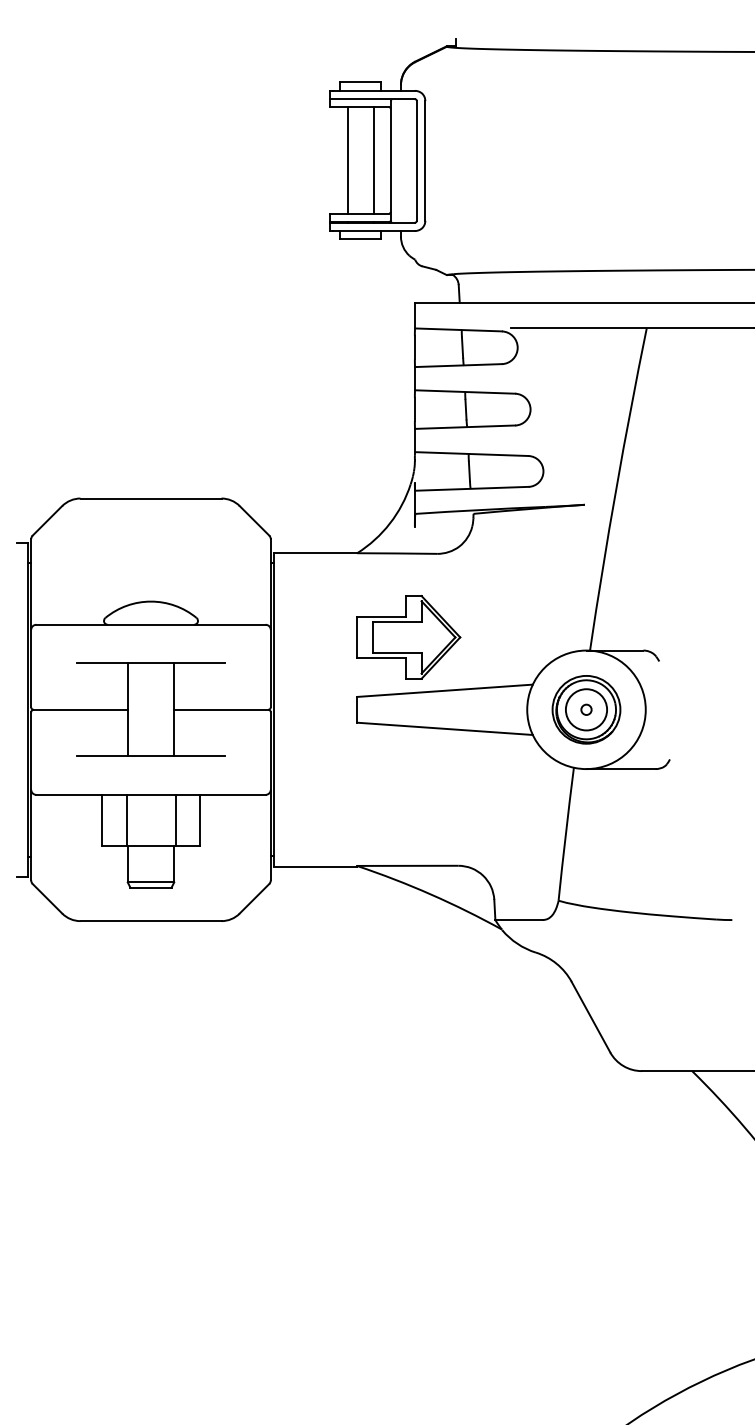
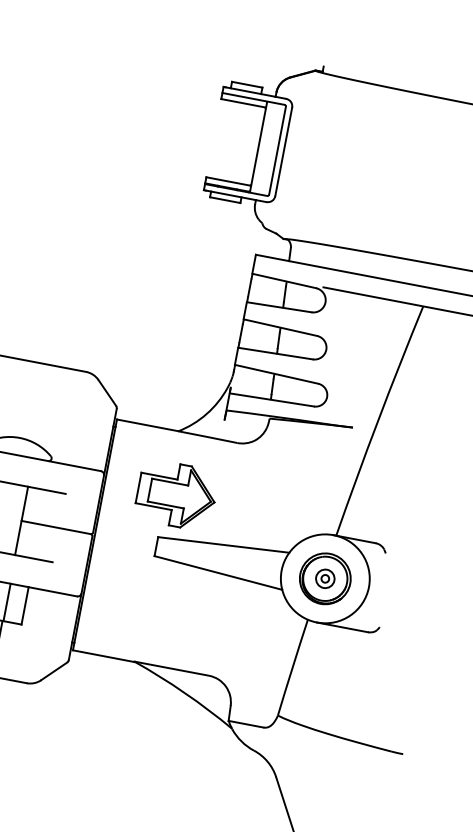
line: (347, 160) -> (226, 140), removed
line: (373, 160) -> (245, 144), removed
part: (408, 637) -> (176, 495), moved
circle: (586, 709) -> (325, 578), size x0.6

